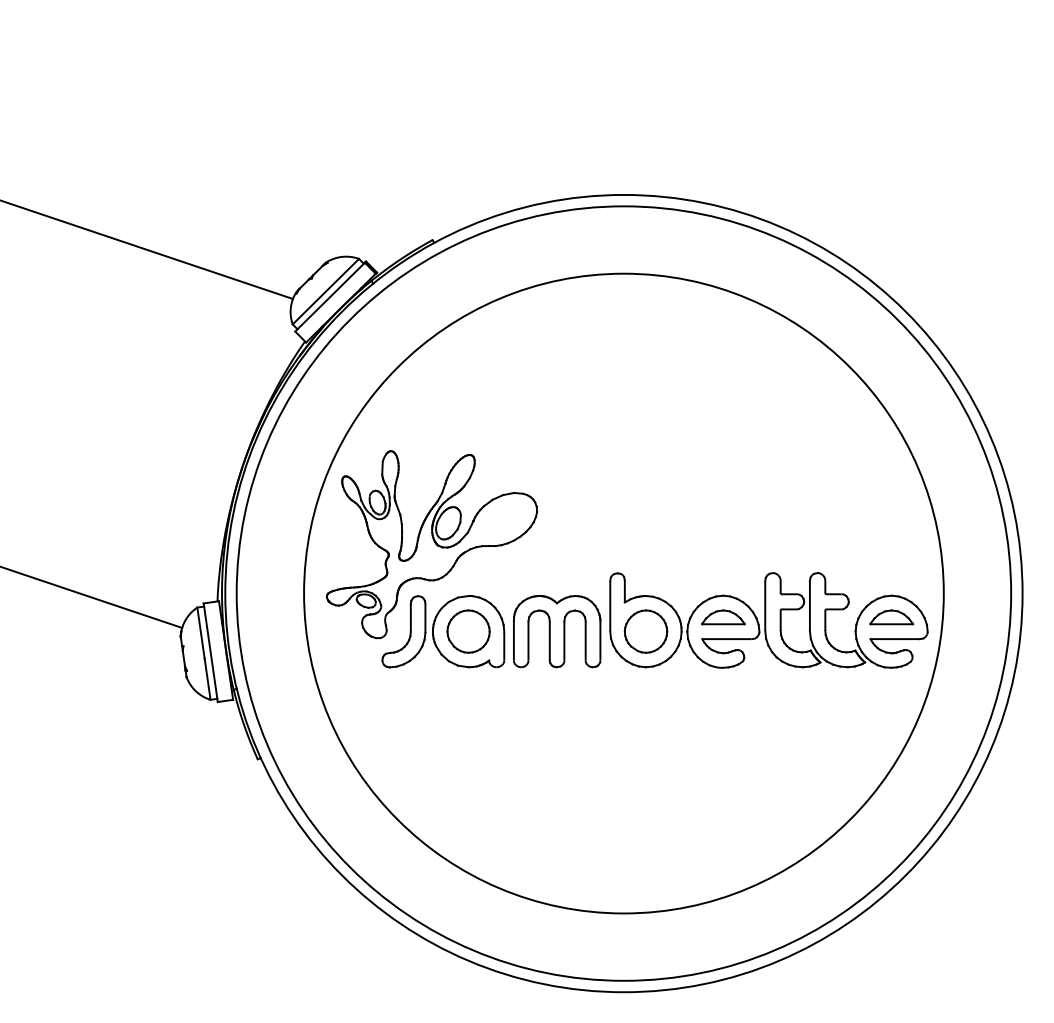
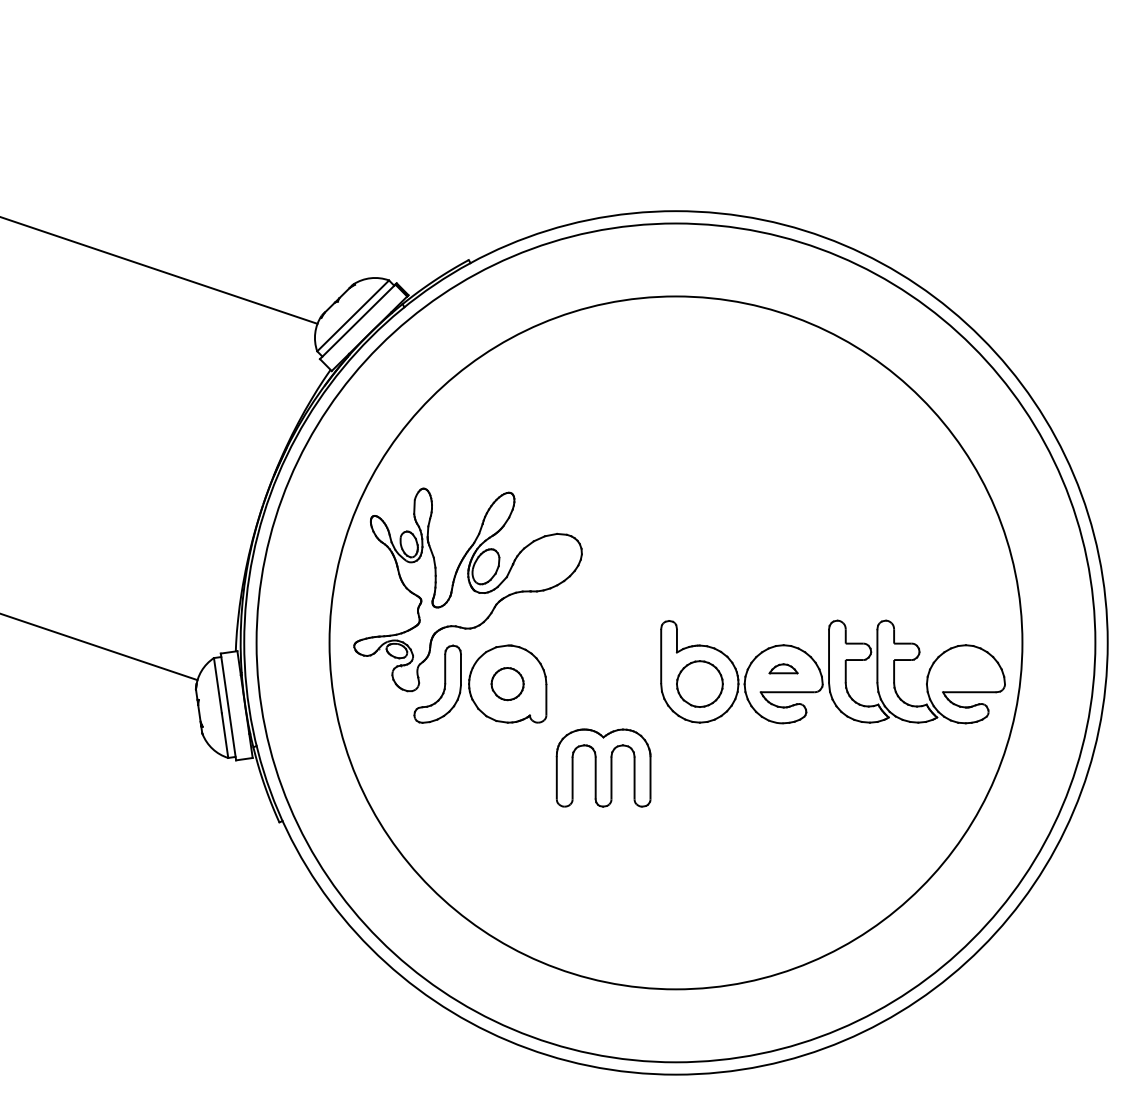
part: (723, 617) -> (783, 668), size x0.6
part: (891, 617) -> (965, 668), removed
part: (468, 631) -> (507, 683), size x0.7
part: (557, 631) -> (603, 767), moved

